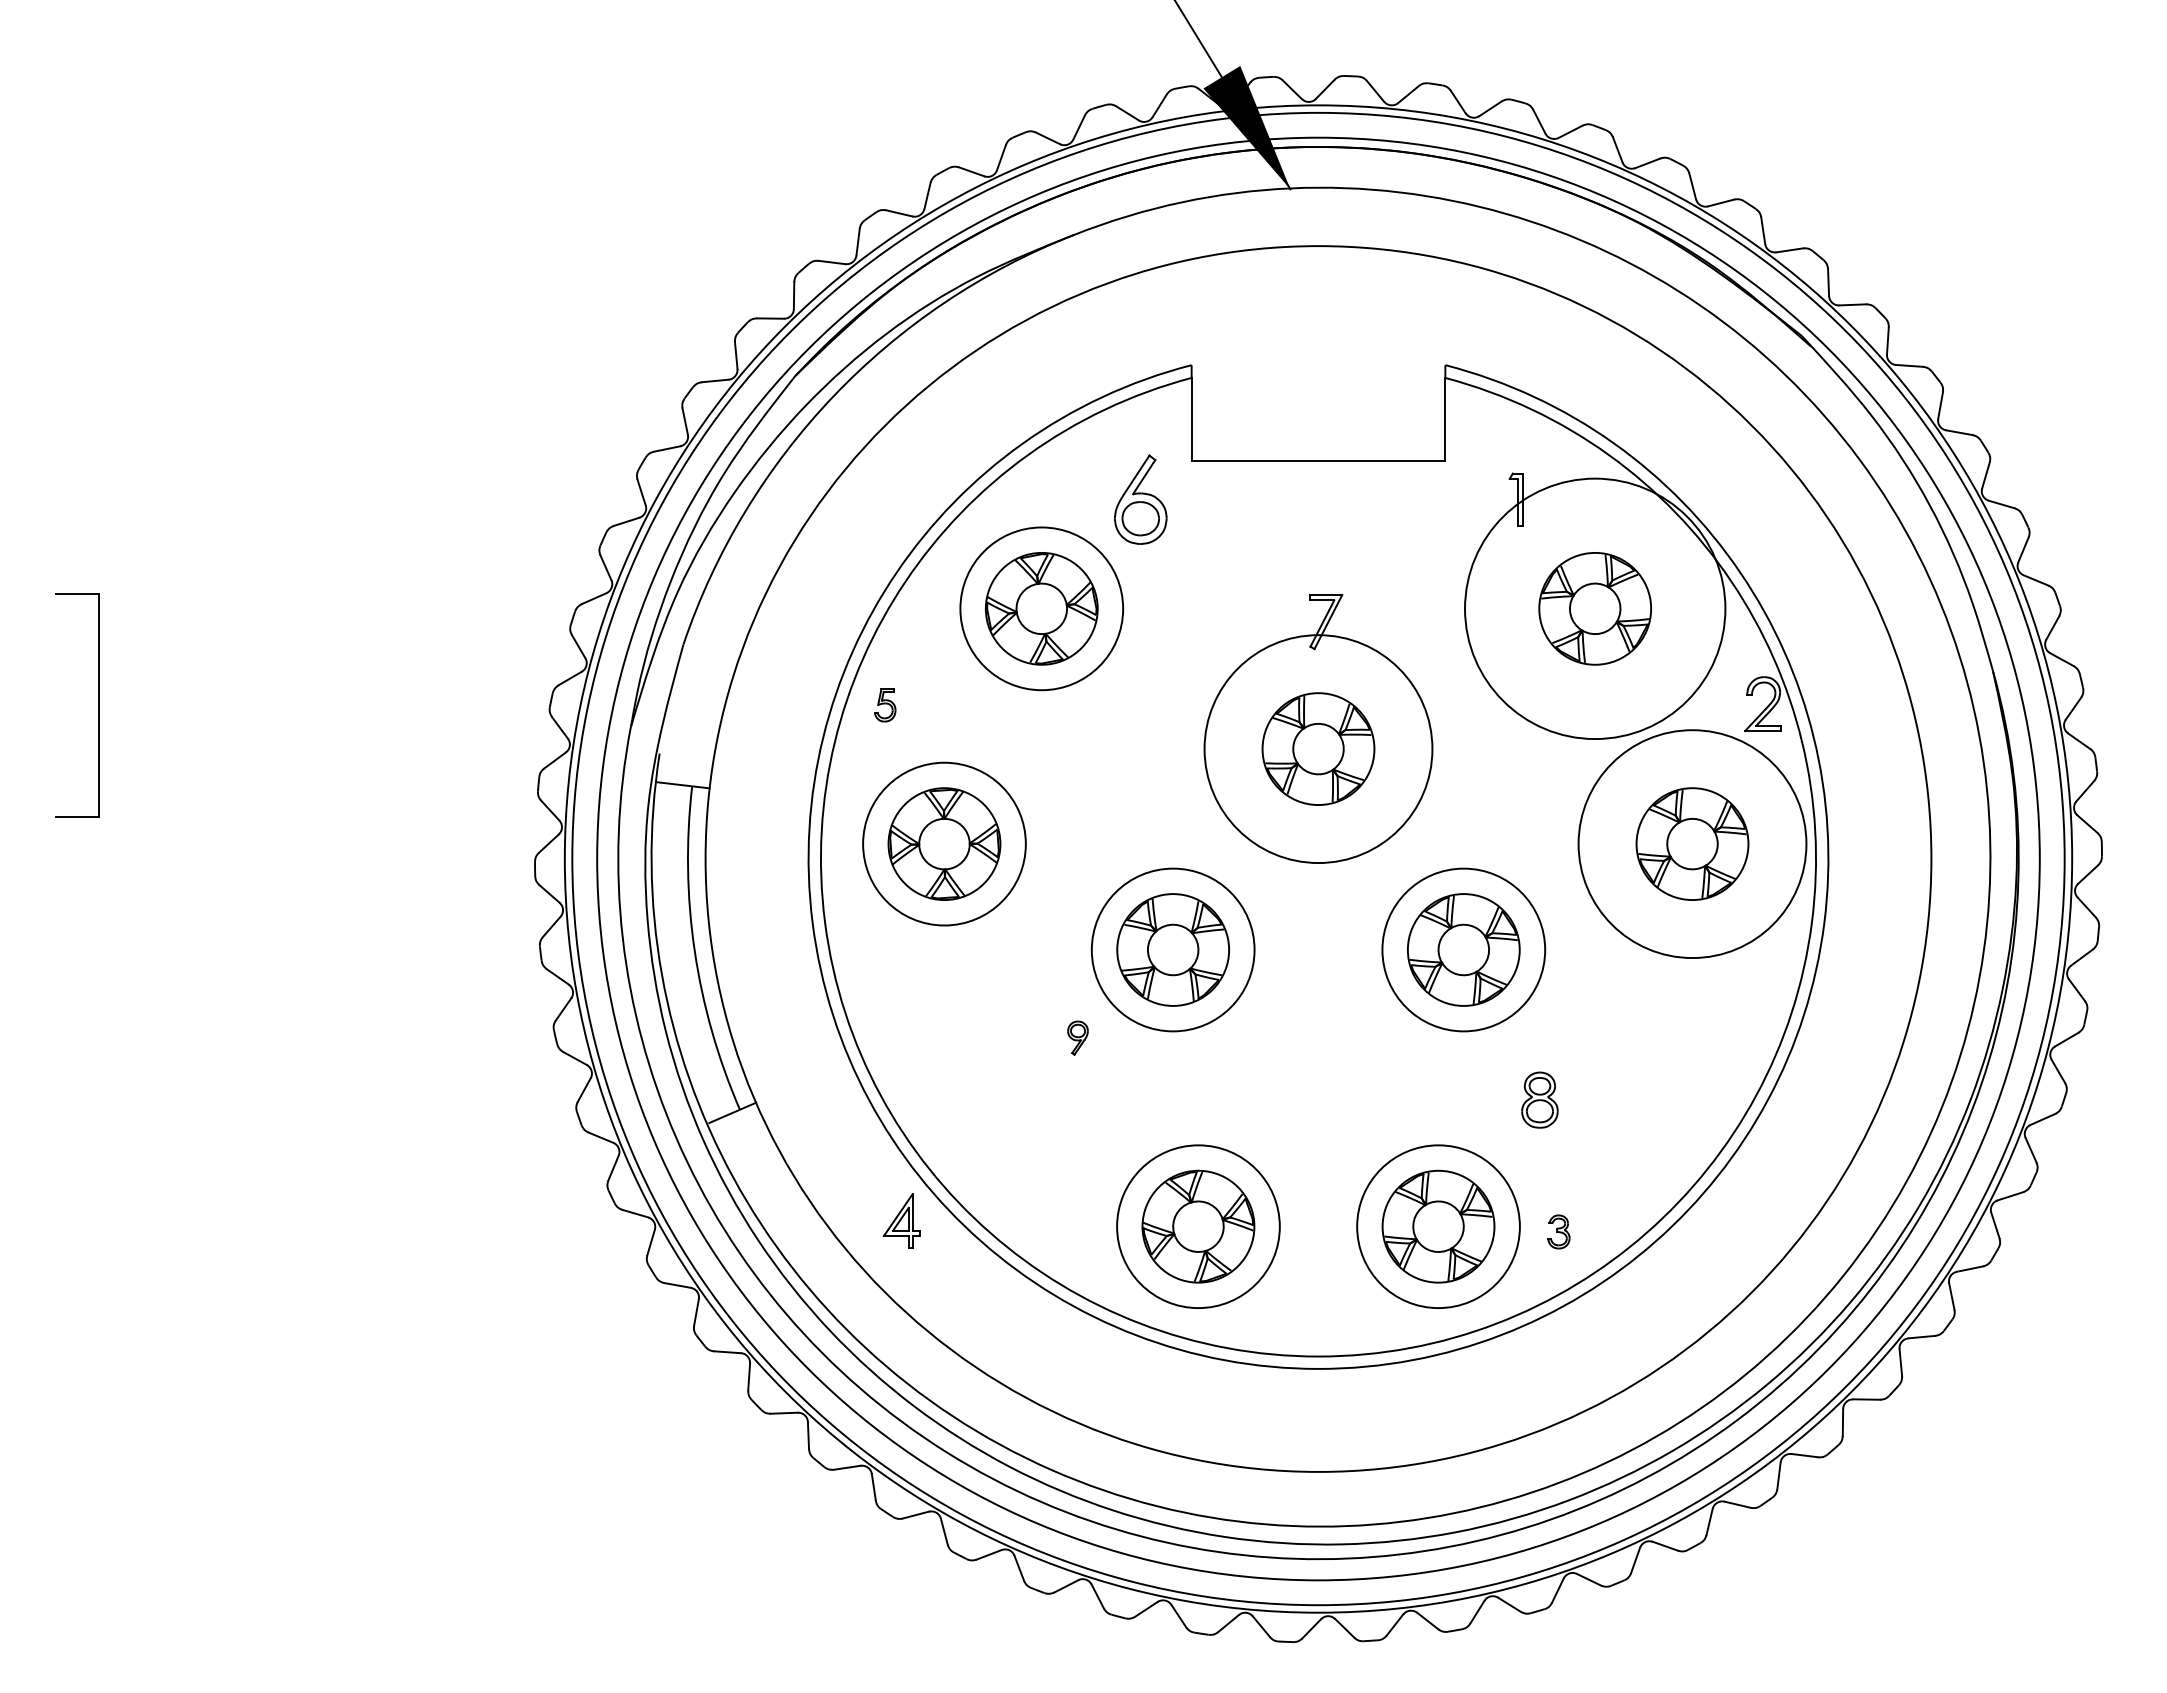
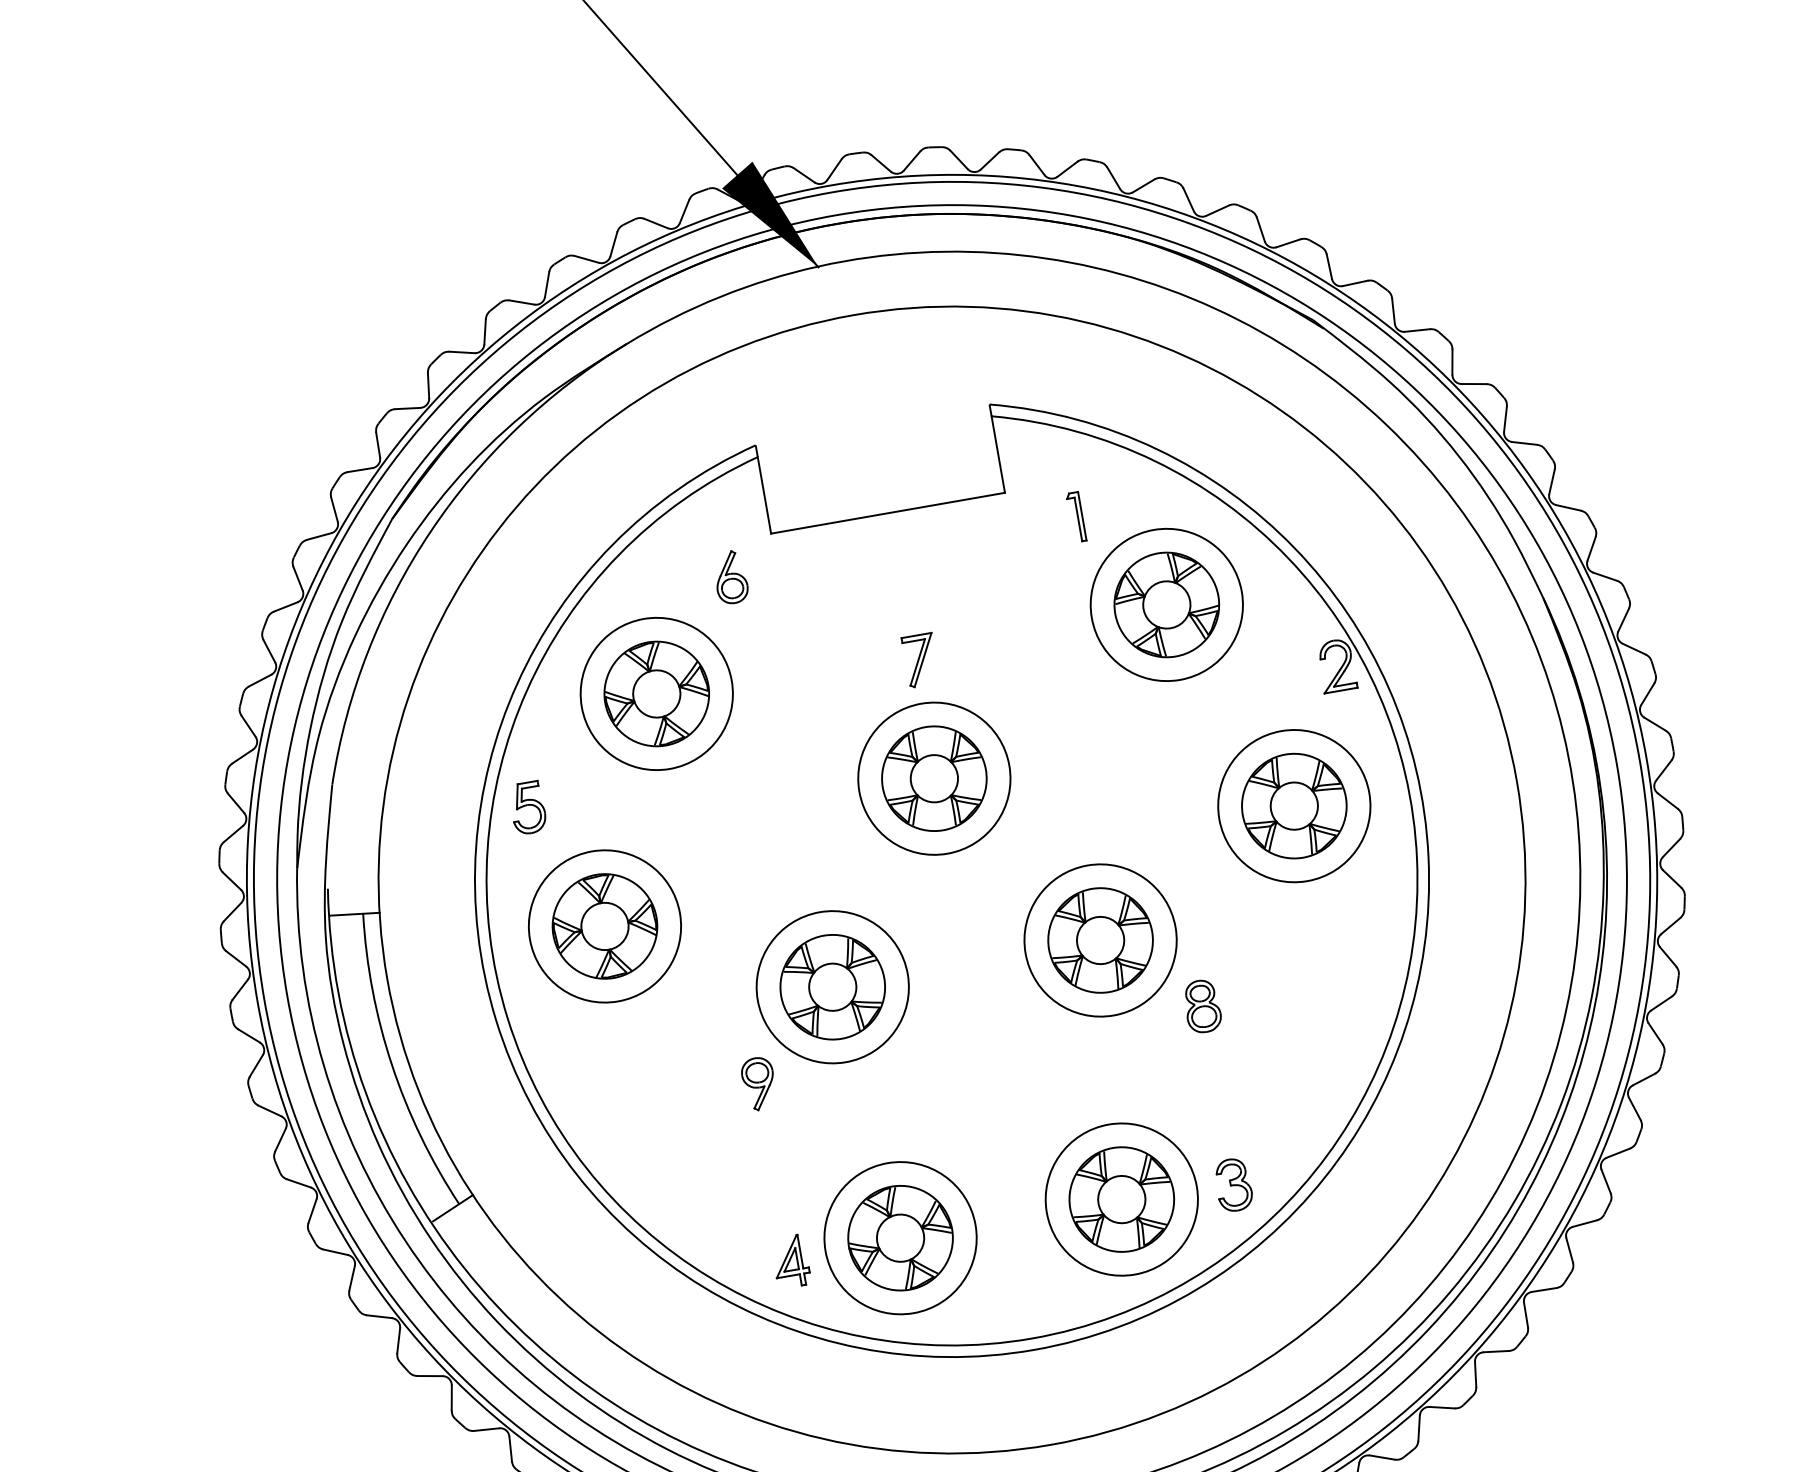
part: (1141, 499) -> (731, 577), size x0.62
circle: (1594, 608) -> (1166, 604), size x0.62
part: (885, 705) -> (528, 808), size x1.67
circle: (1318, 748) -> (934, 778), size x0.71
circle: (1692, 843) -> (1294, 805), size x0.71
part: (1077, 1037) -> (758, 1083), size x1.67
part: (1539, 1099) -> (1201, 1005), moved
part: (901, 1220) -> (790, 1260), moved
part: (1558, 1231) -> (1233, 1184), size x1.67

